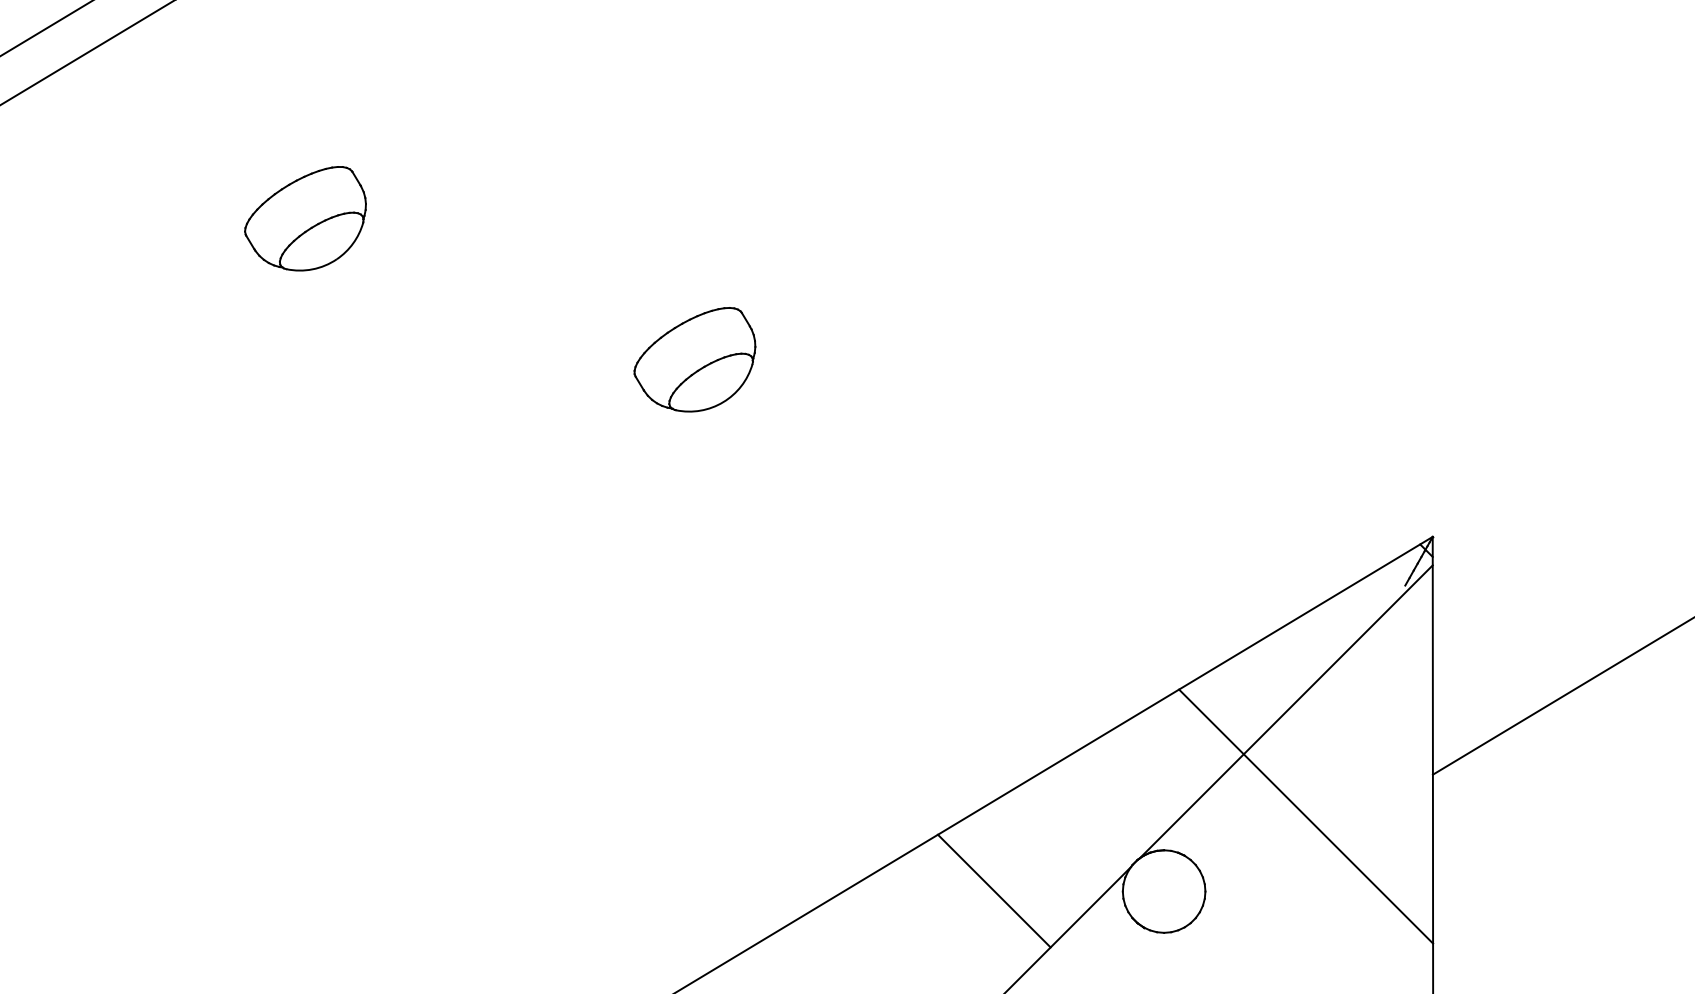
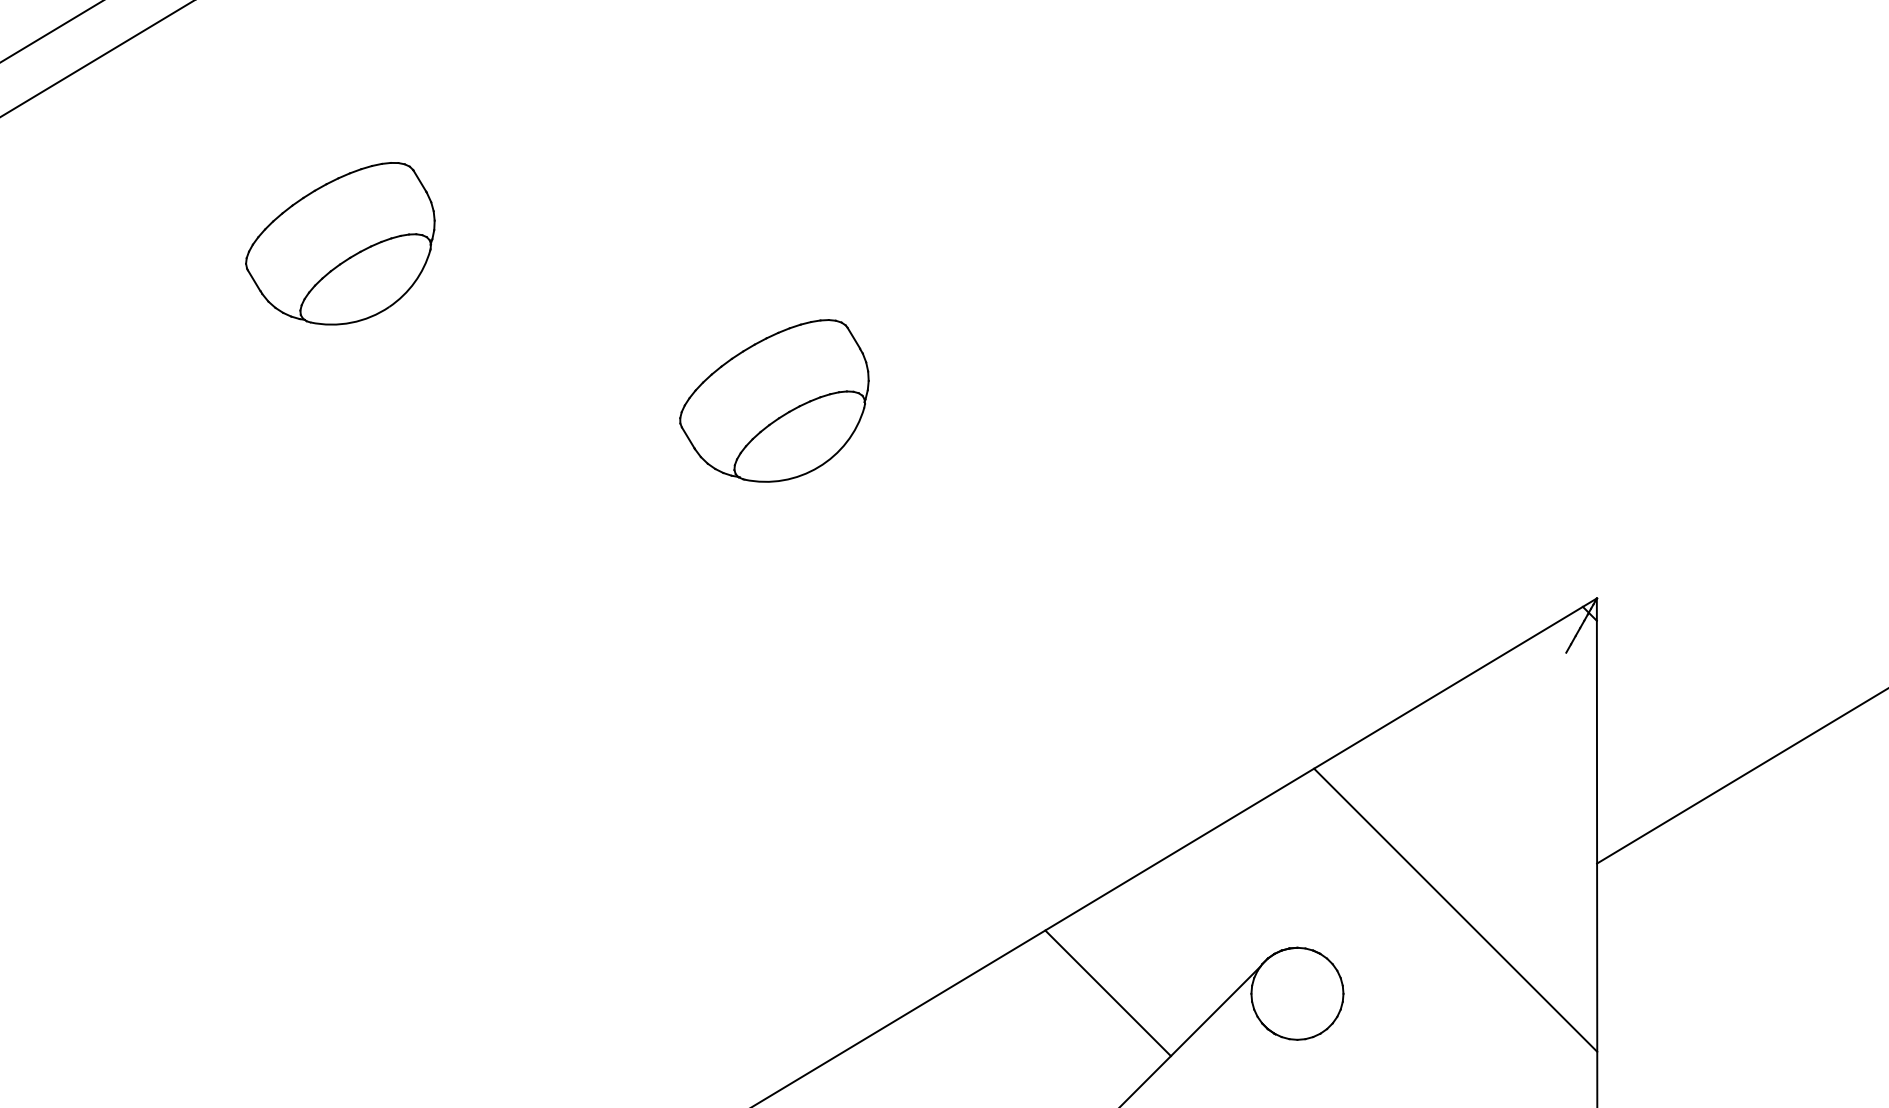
part: (305, 218) -> (340, 243), size x1.4
part: (694, 359) -> (773, 400), size x1.4
line: (1285, 711) -> (1432, 793), removed

